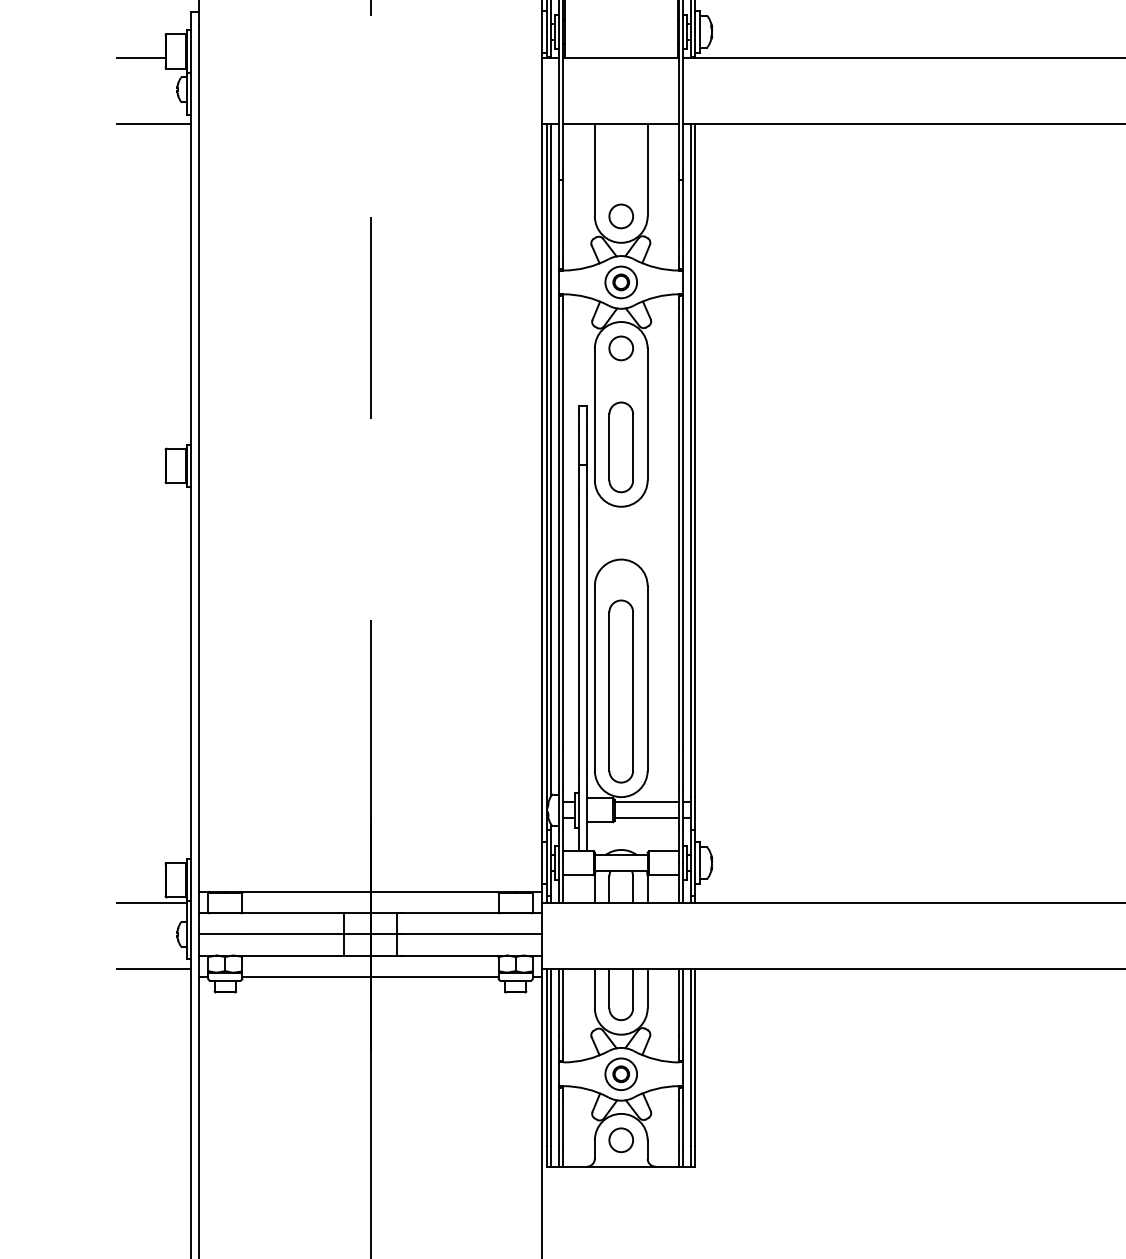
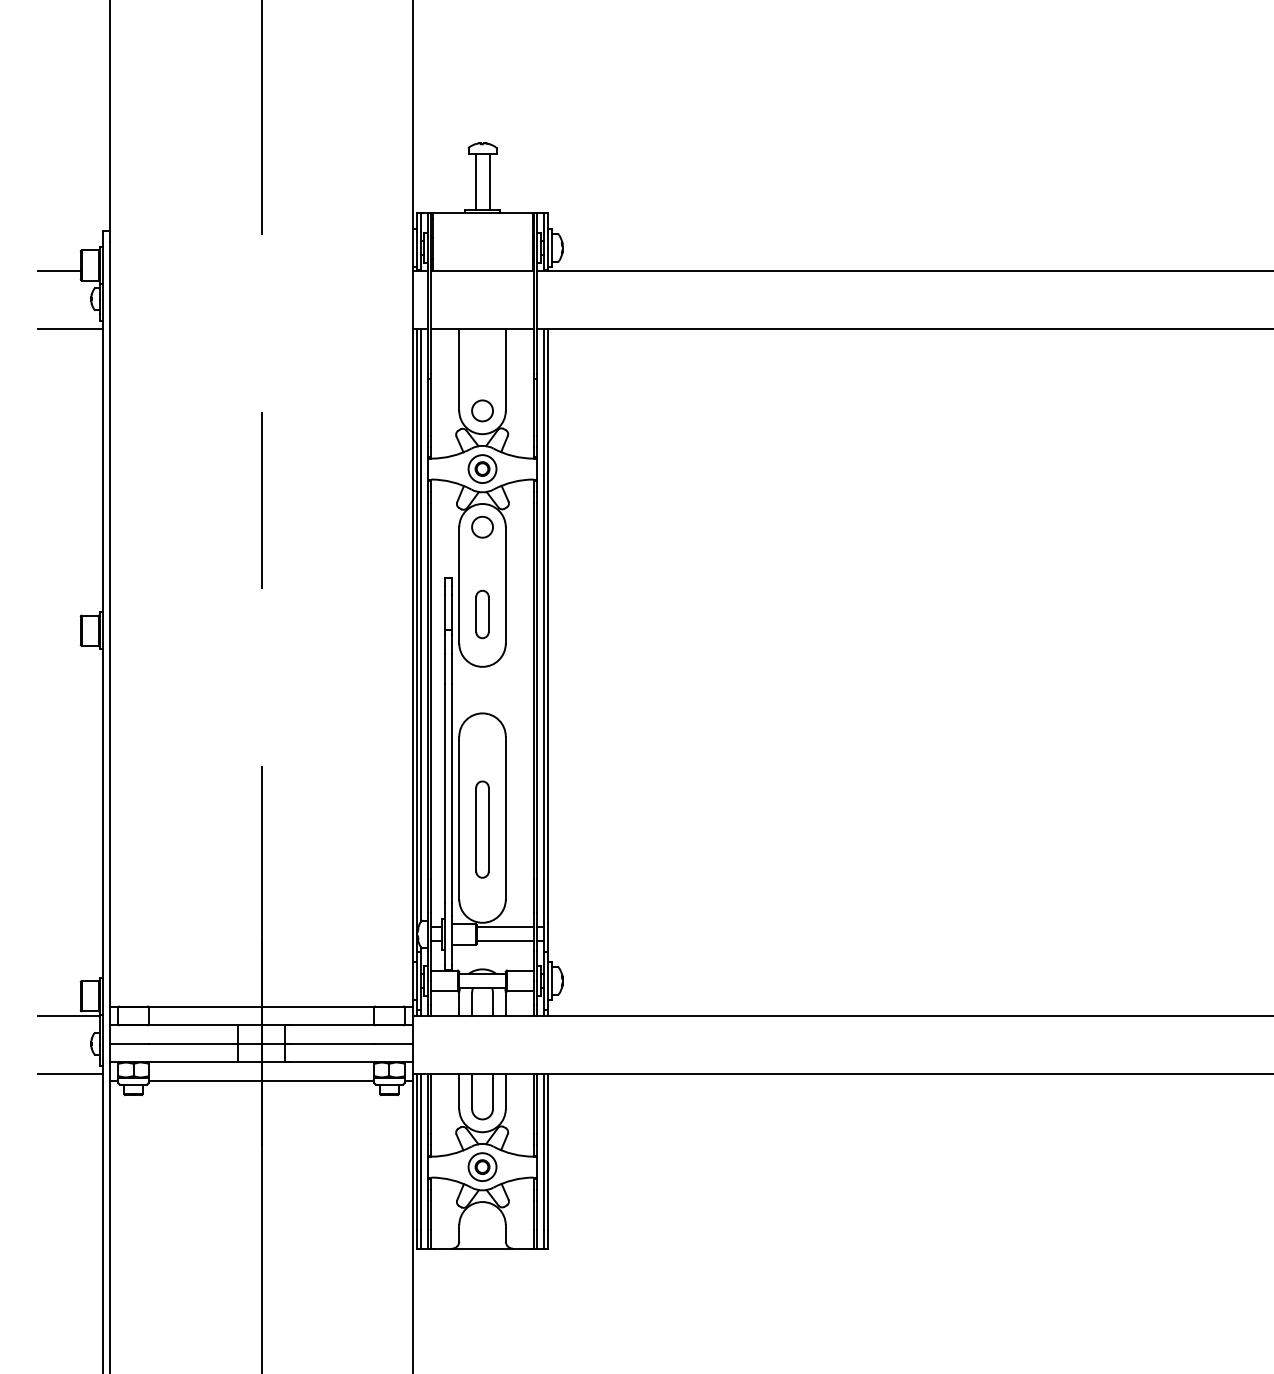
part: (621, 447) -> (482, 614), size x0.6
part: (621, 691) -> (482, 829), size x0.6
circle: (621, 1140) -> (482, 1225), removed

